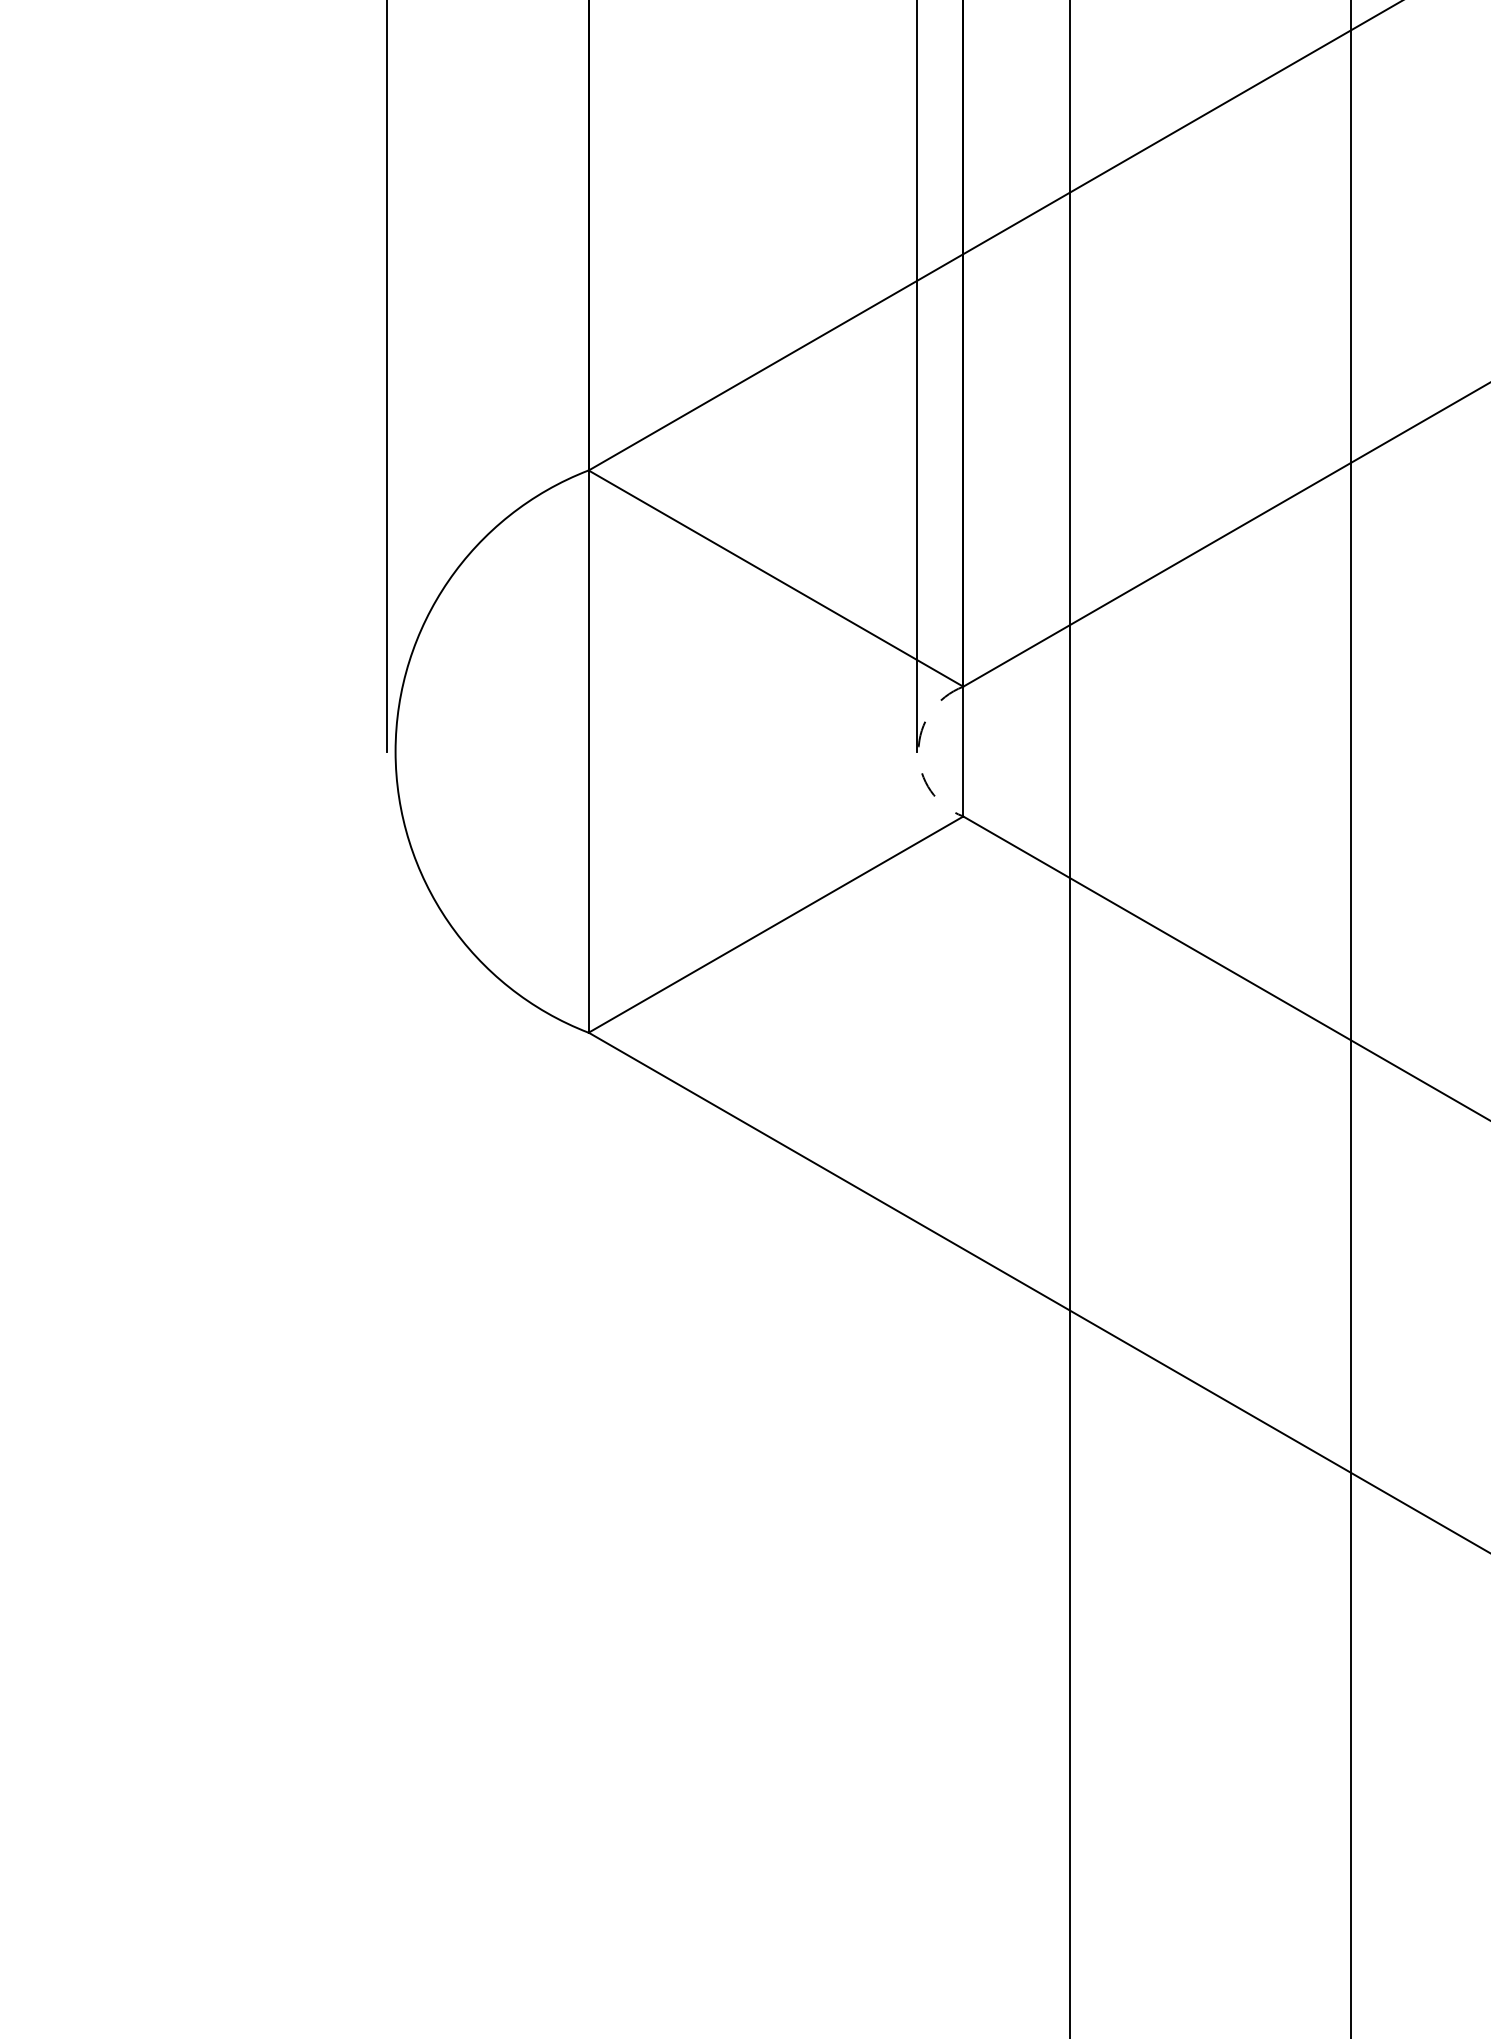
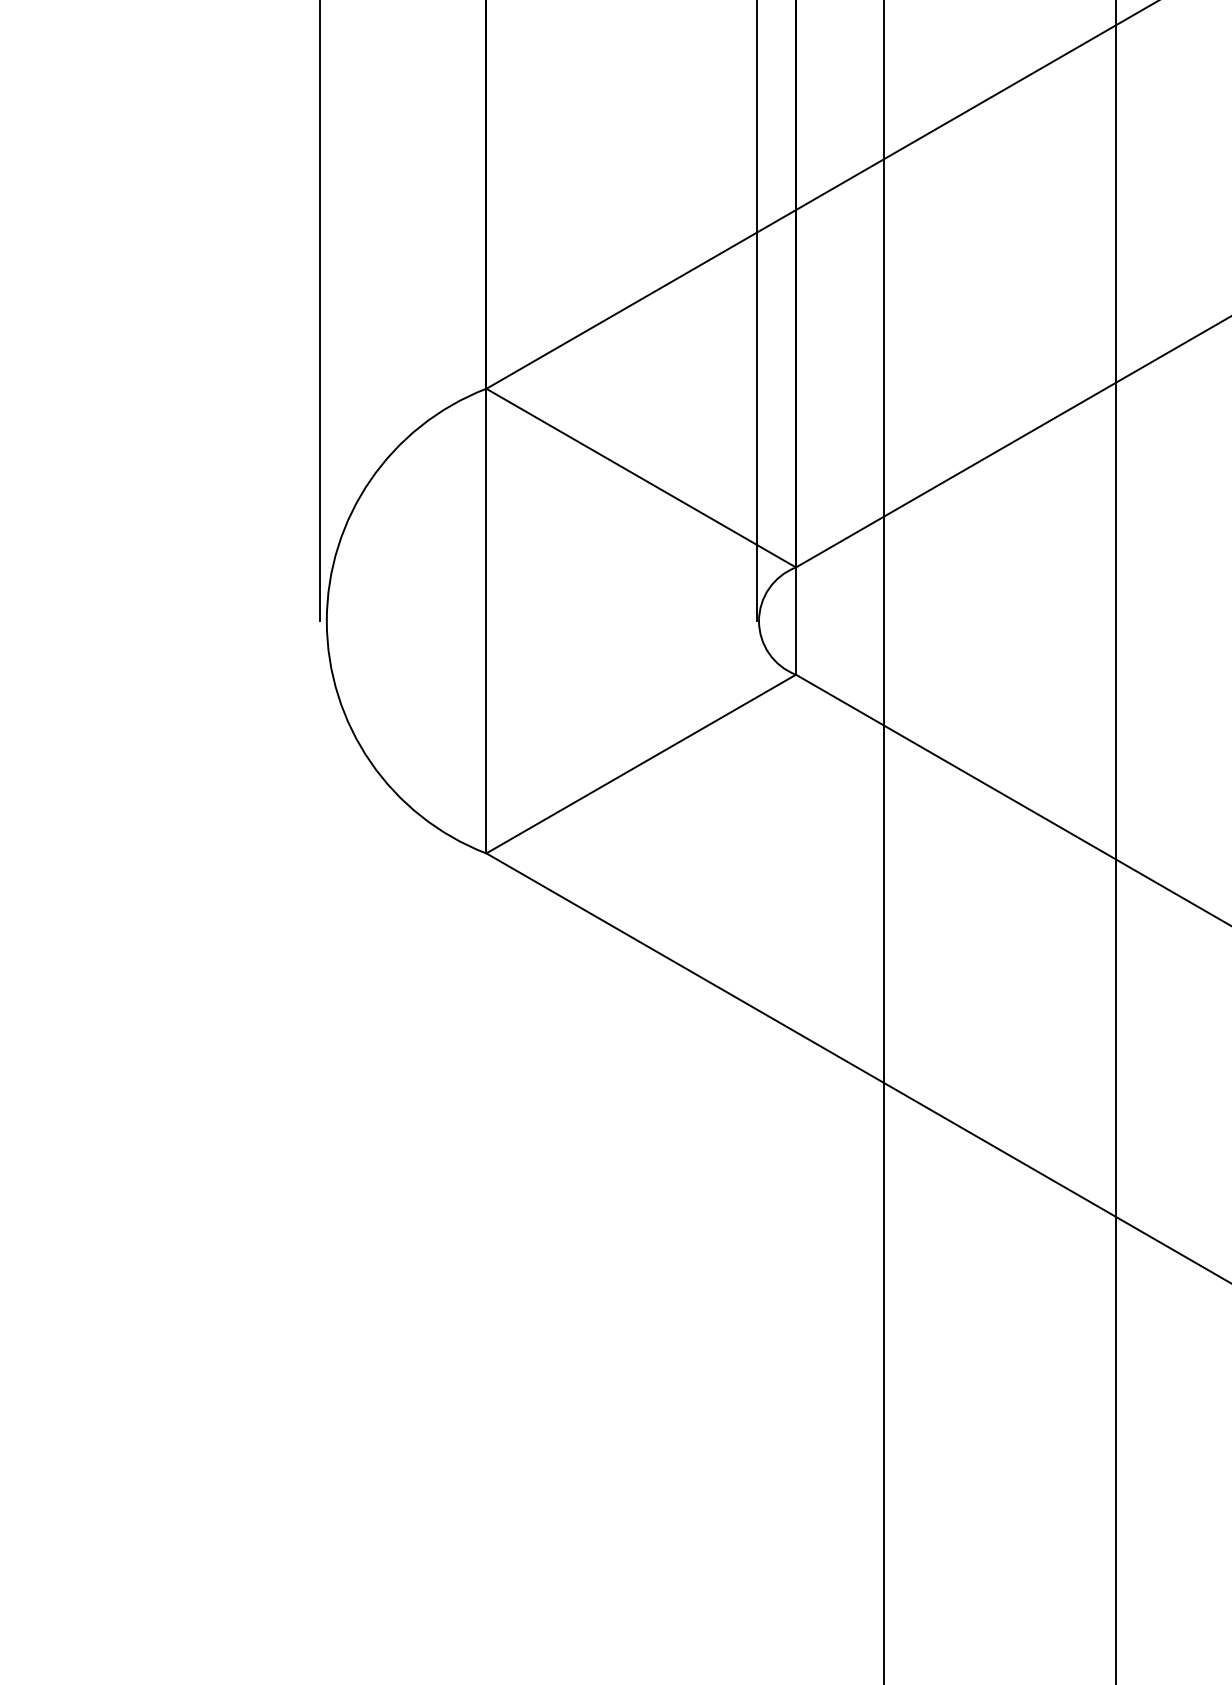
arc: (918, 751) -> (758, 621), dashed -> solid

